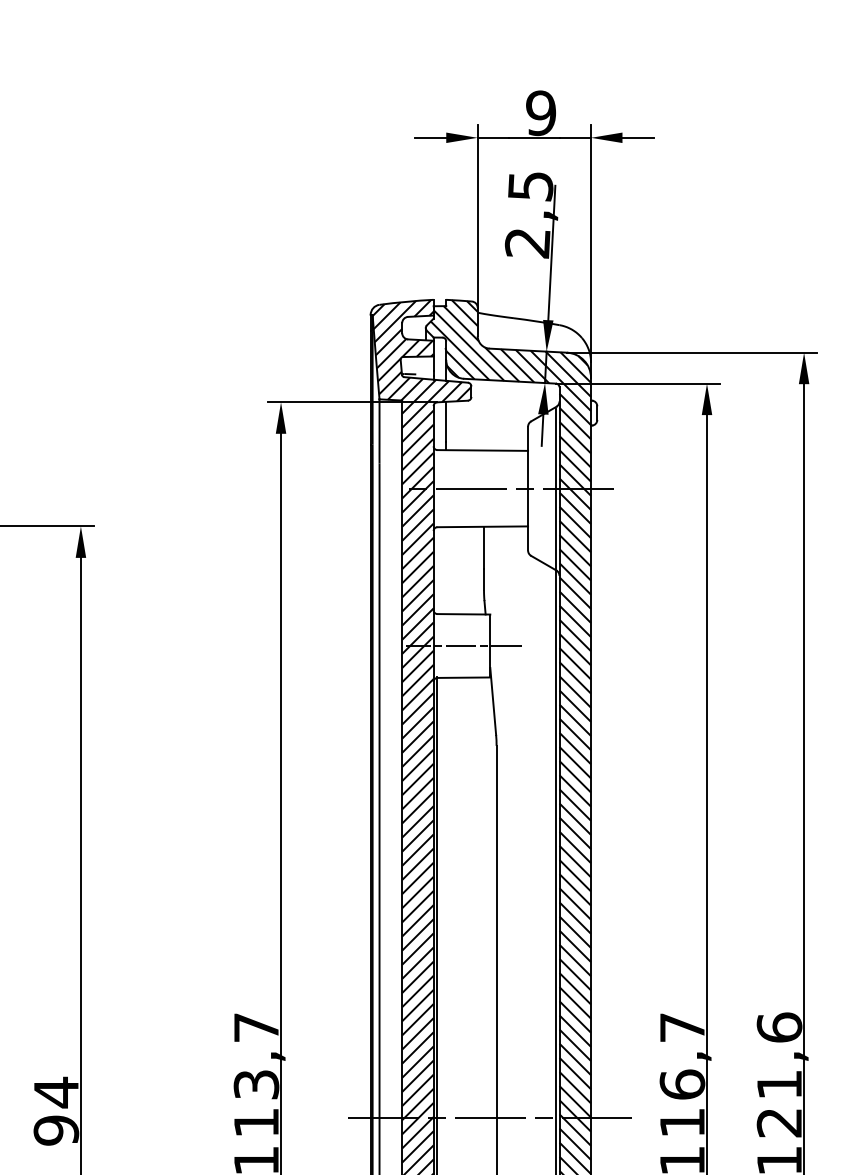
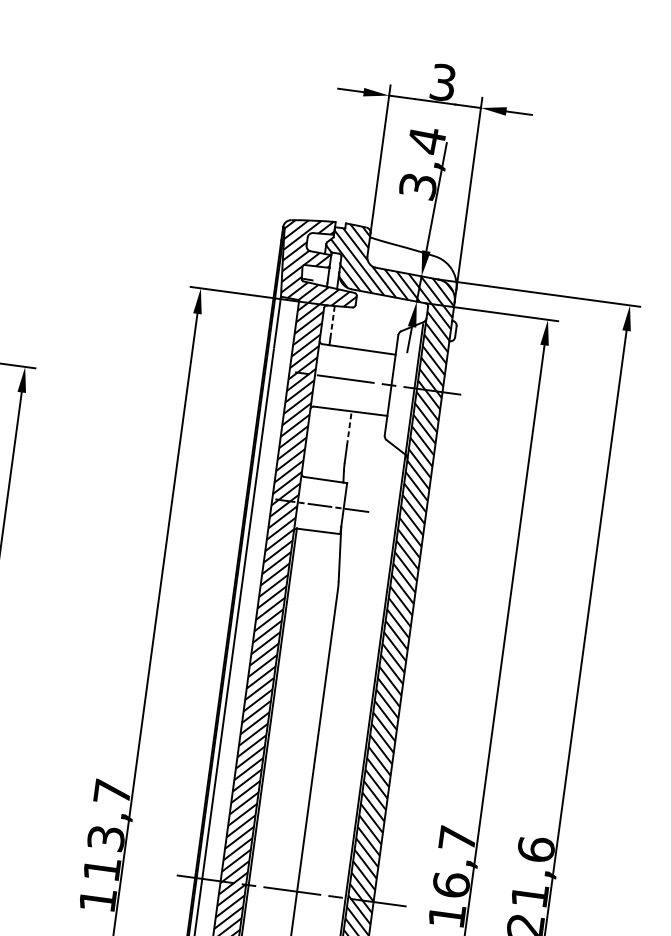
text: (540, 112) -> (442, 81), 9 -> 3
text: (529, 214) -> (422, 163), 2,5 -> 3,4
line: (446, 422) -> (332, 322), solid -> dashed
line: (484, 547) -> (349, 428), solid -> dashed

